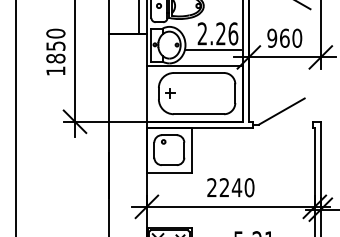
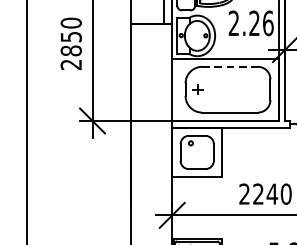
line: (213, 50) -> (246, 41), removed
text: (55, 70) -> (70, 64), 1850 -> 2850
line: (199, 73) -> (230, 67), solid -> dashed

